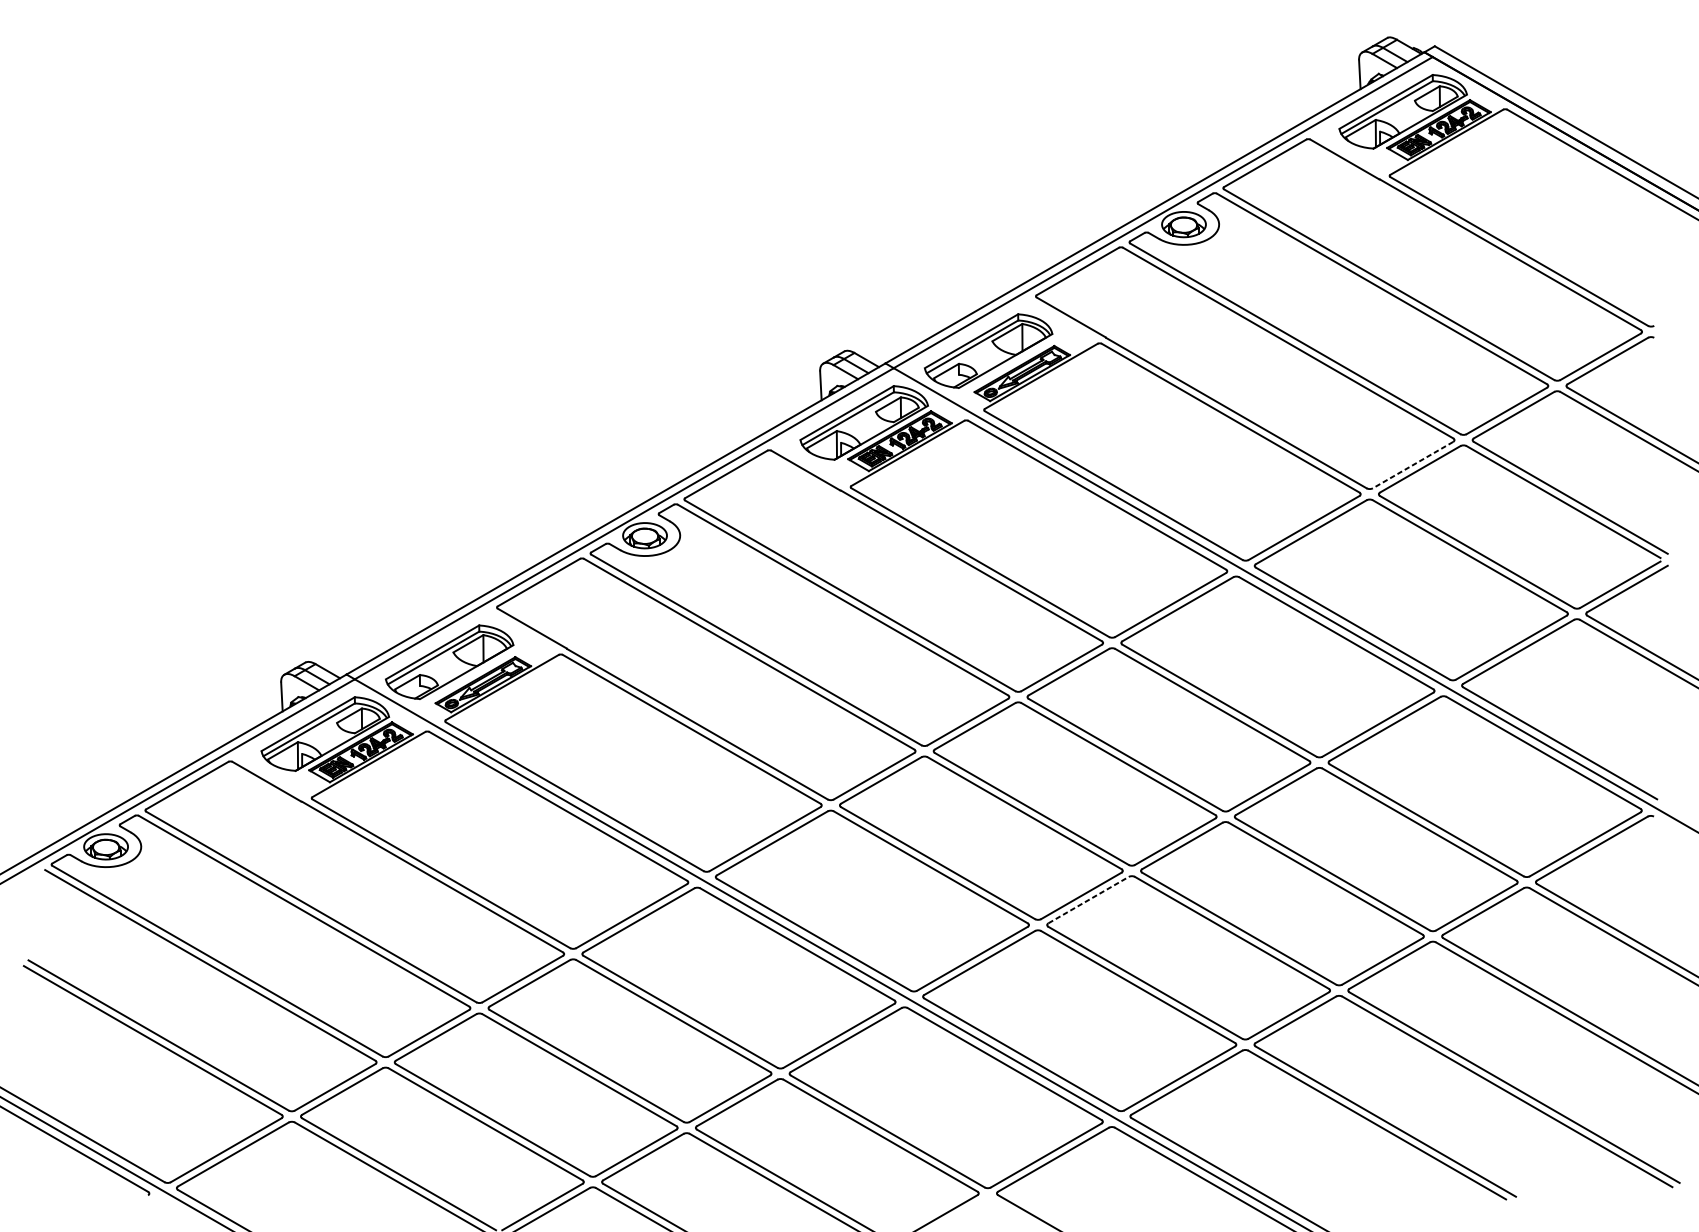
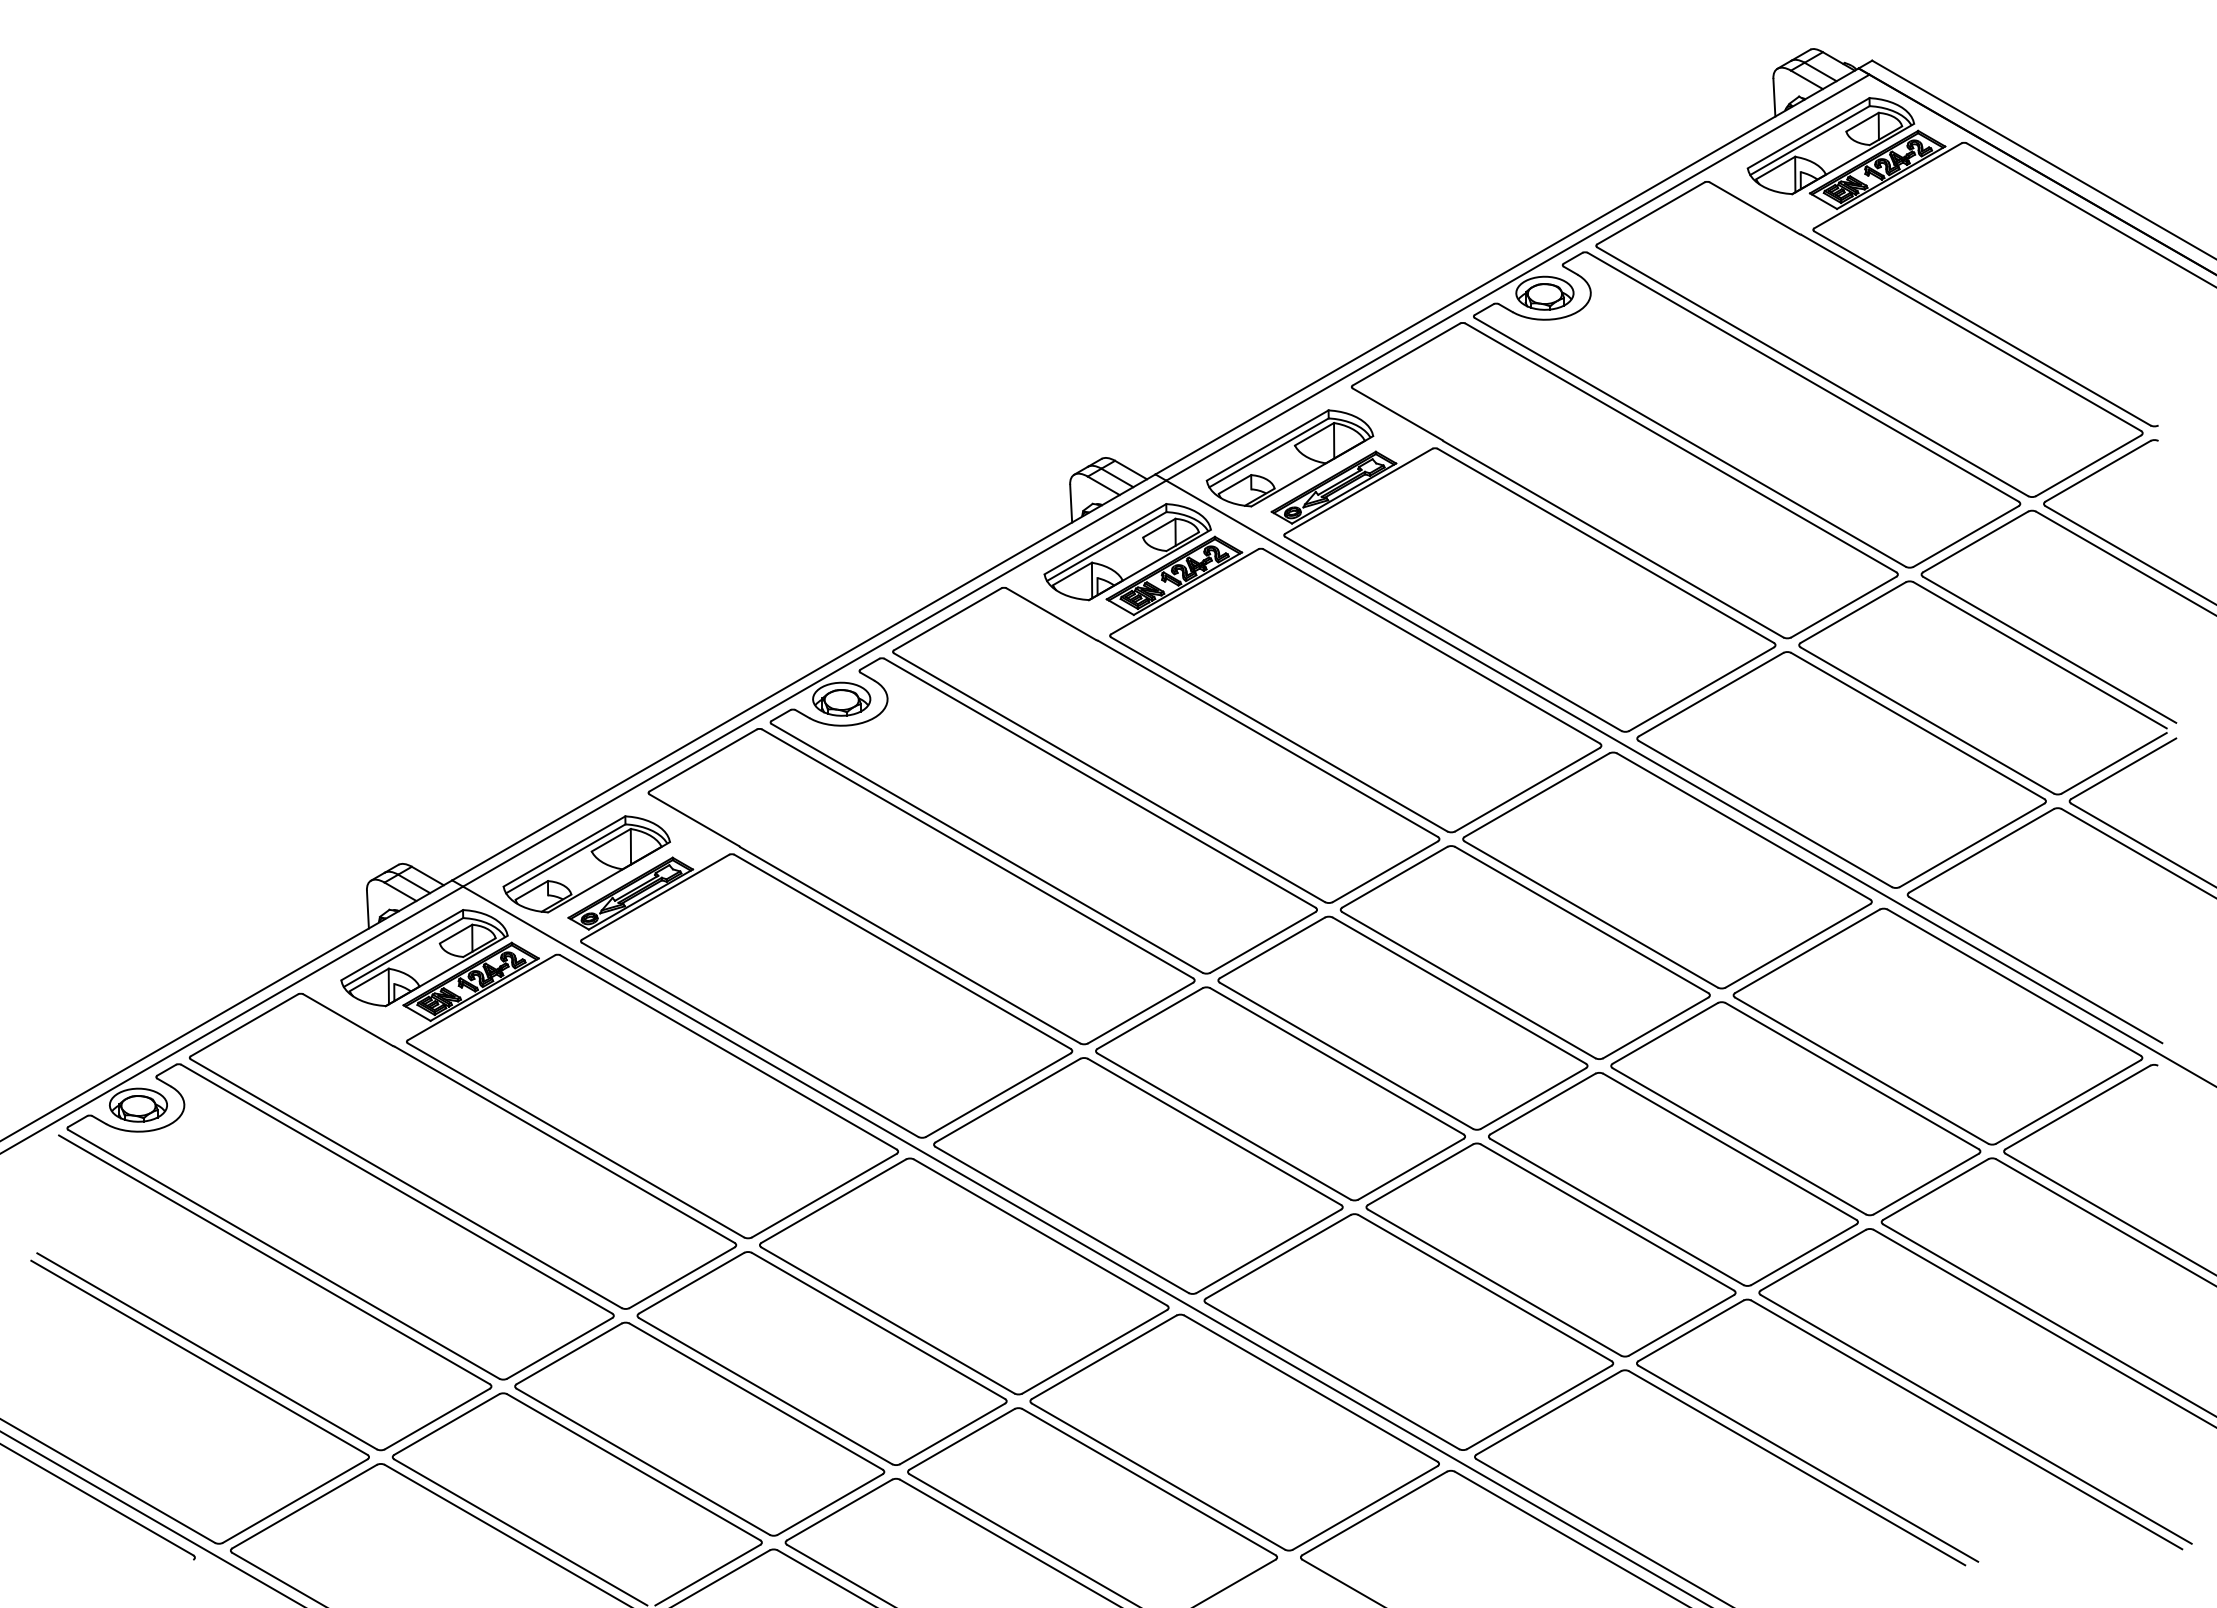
line: (1412, 465) -> (1843, 607), dashed -> solid
line: (1088, 899) -> (1420, 1174), dashed -> solid

